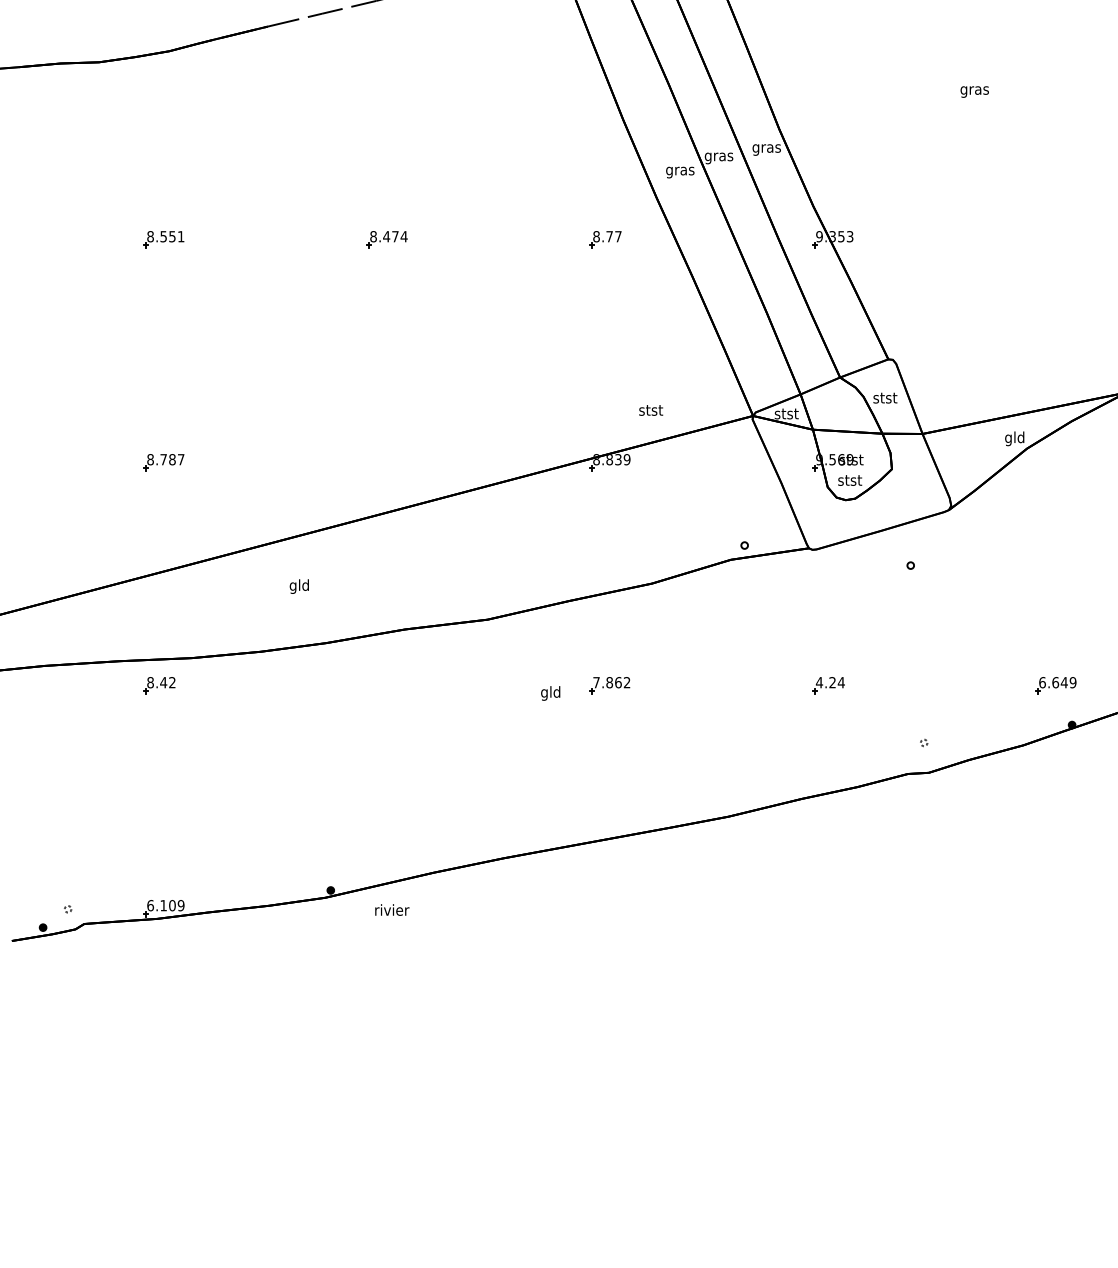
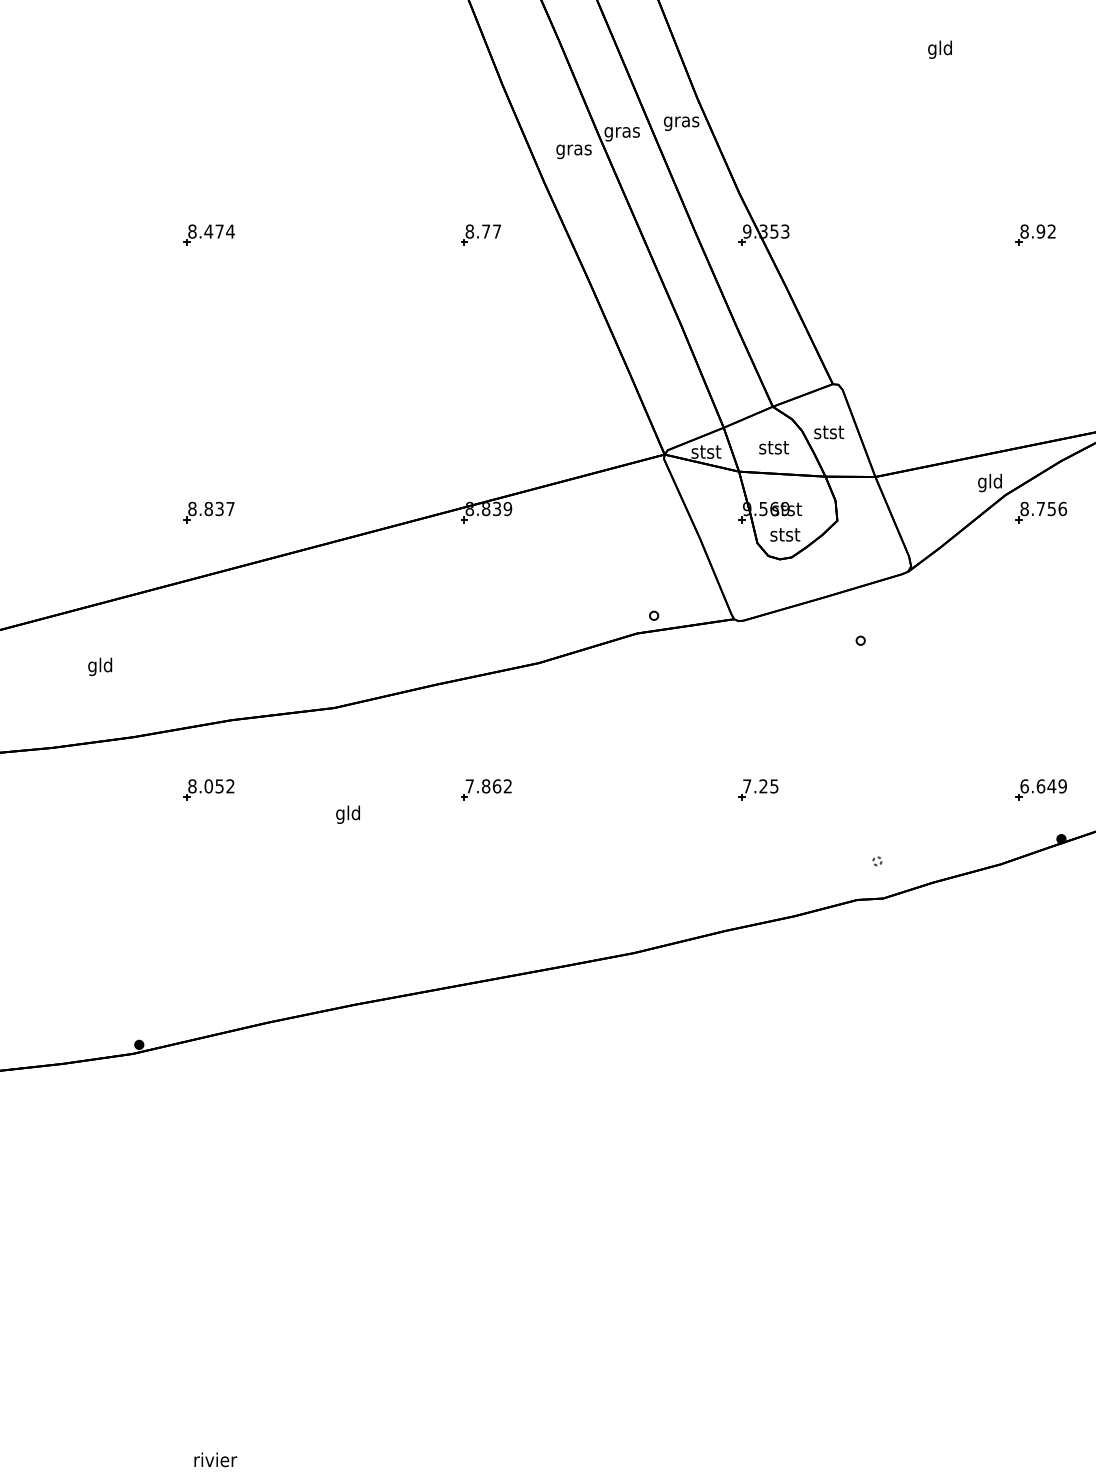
text: (974, 90) -> (940, 49), gras -> gld
part: (1051, 239) -> (1035, 235), added
text: (651, 410) -> (774, 447), moved
part: (386, 462) -> (208, 512), added
part: (1055, 462) -> (1040, 512), added
text: (829, 682) -> (759, 786), 4.24 -> 7.25
part: (386, 685) -> (208, 789), added
text: (550, 693) -> (347, 814), moved
text: (392, 909) -> (216, 1459), moved

